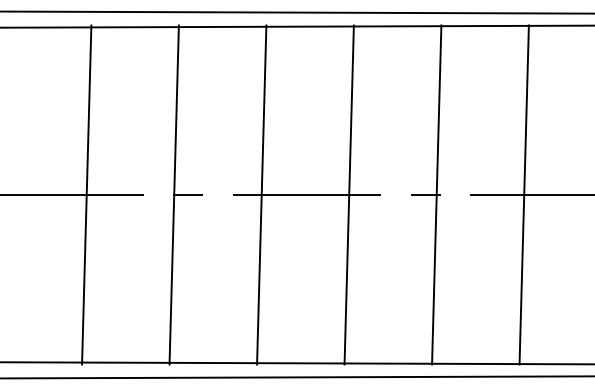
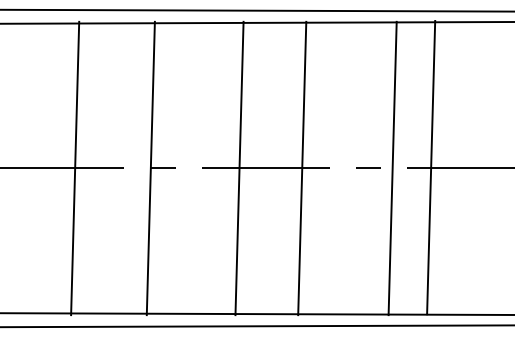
line: (261, 194) -> (239, 168), moved
line: (436, 194) -> (392, 168), moved
line: (523, 194) -> (430, 167), moved

